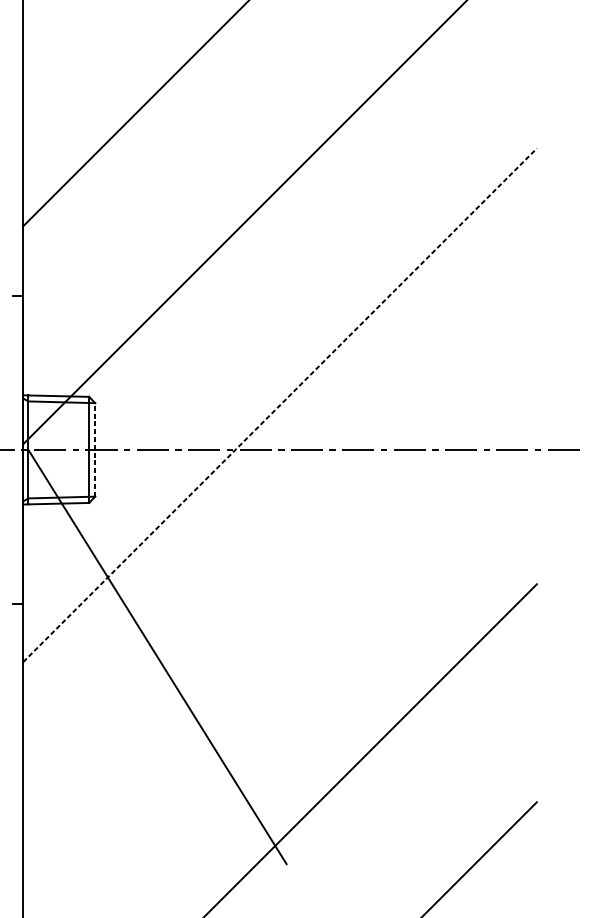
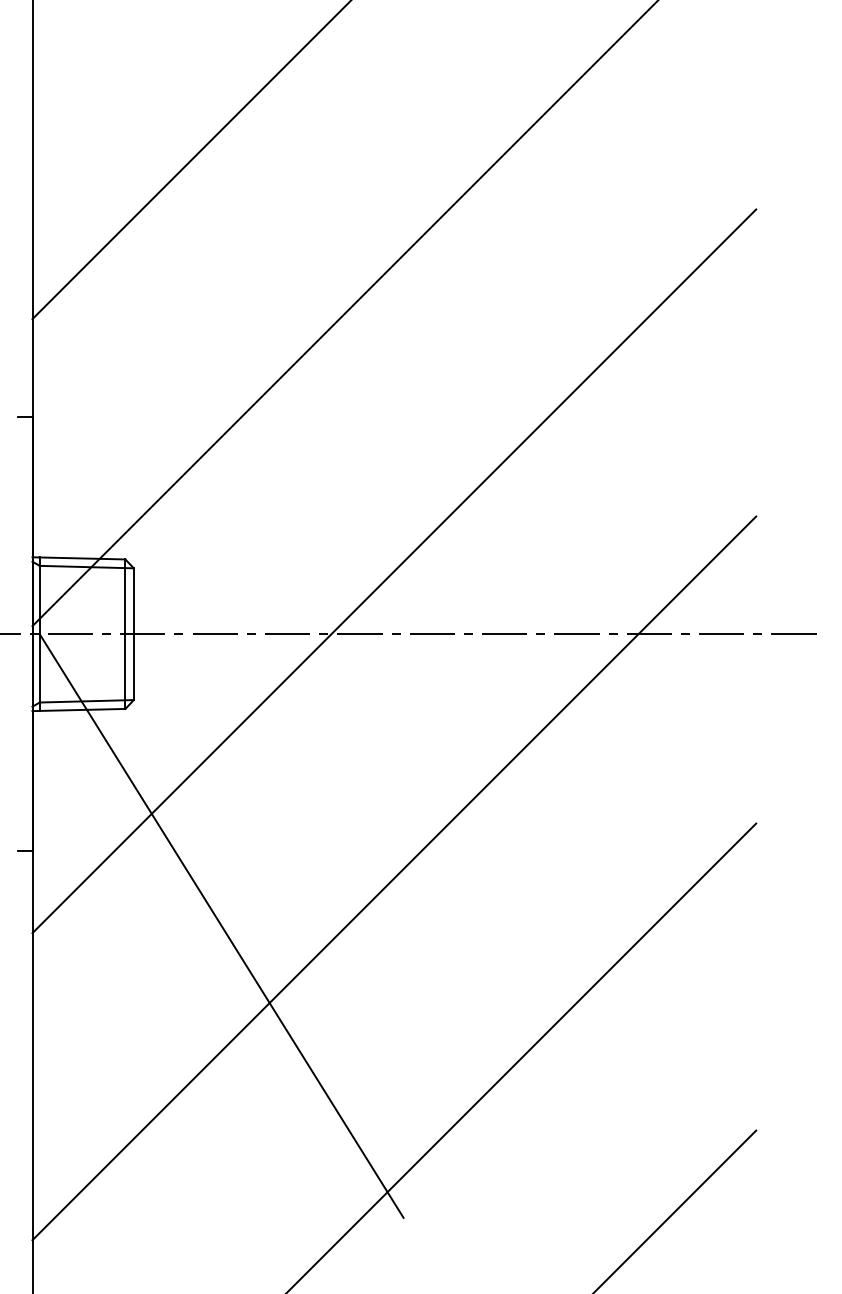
line: (280, 405) -> (394, 571), dashed -> solid
line: (94, 450) -> (133, 634), dashed -> solid
line: (280, 623) -> (394, 878), added

